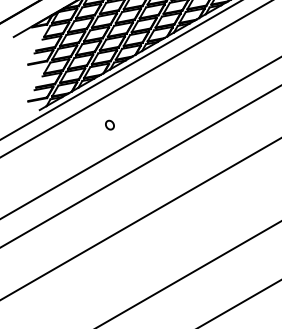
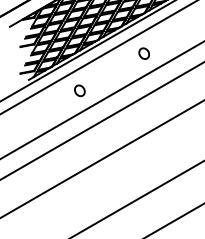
part: (197, 73) -> (143, 53), added
part: (109, 124) -> (79, 90), size x1.67

